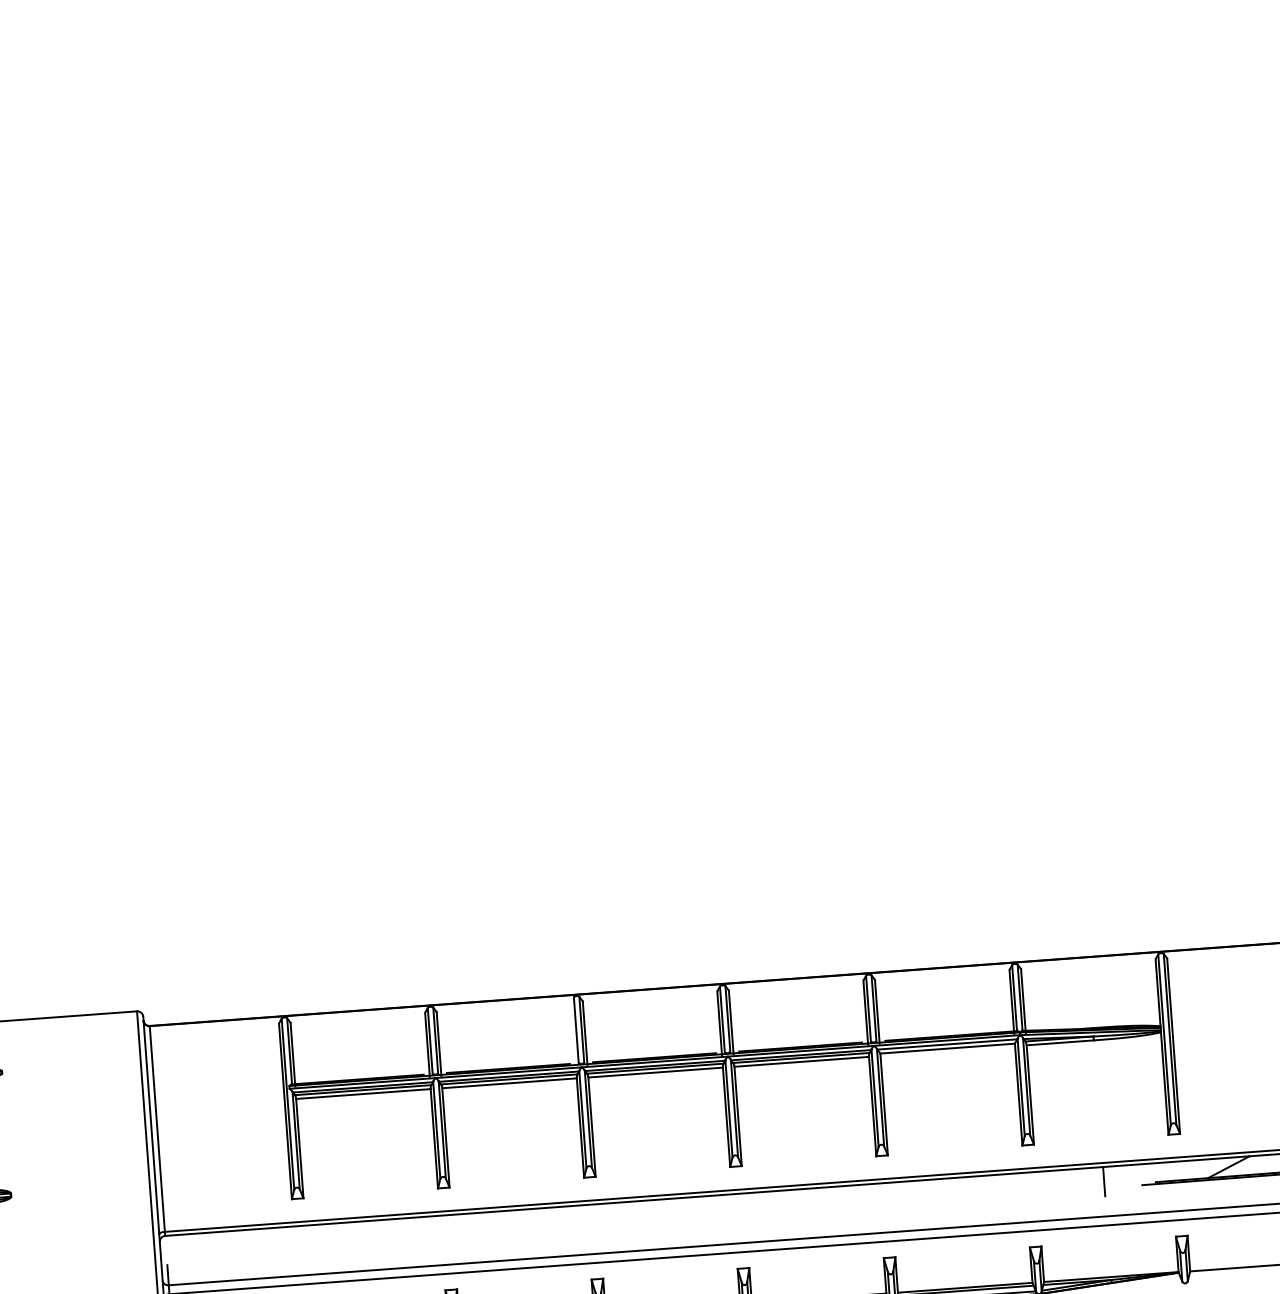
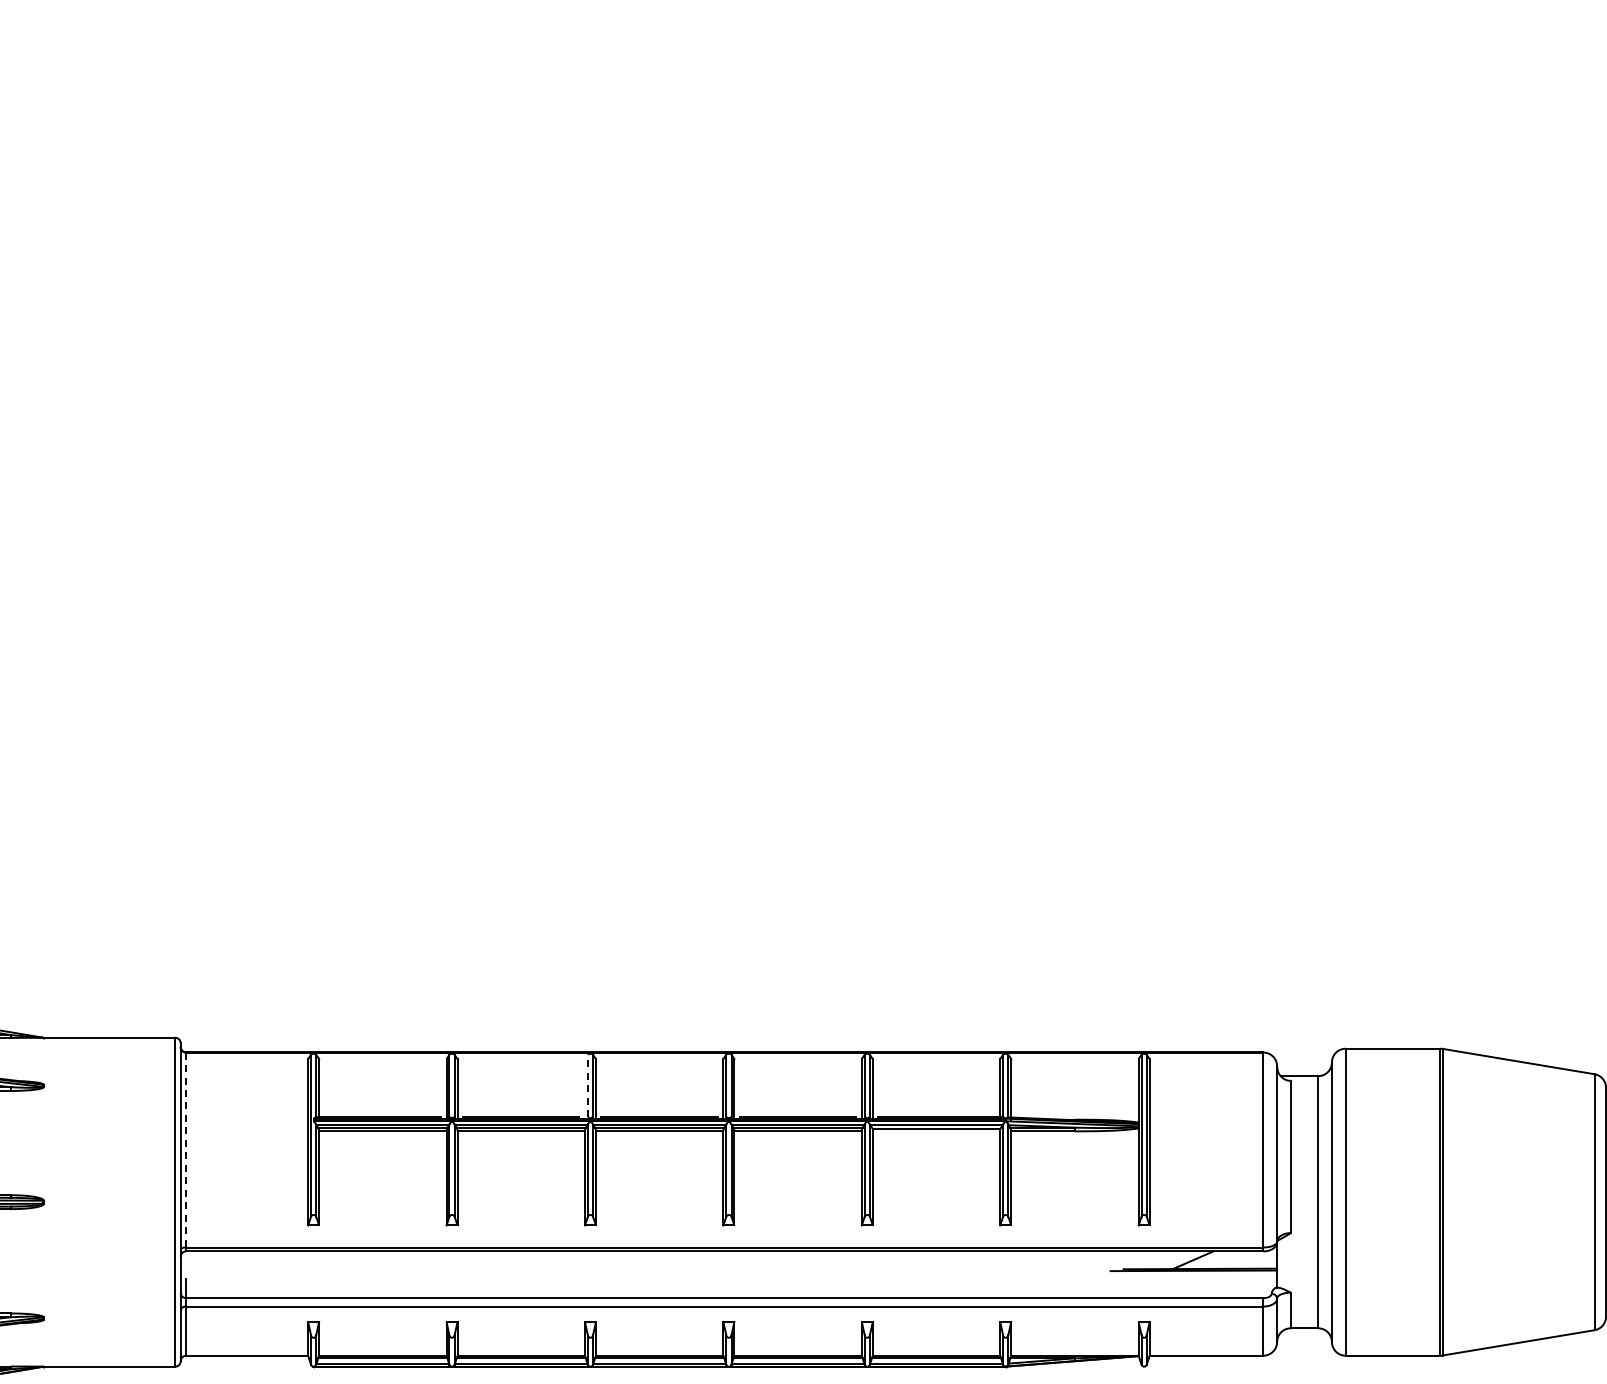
line: (575, 1029) -> (587, 1085), solid -> dashed
line: (157, 1129) -> (186, 1150), solid -> dashed
line: (1103, 1182) -> (1074, 1265), removed

